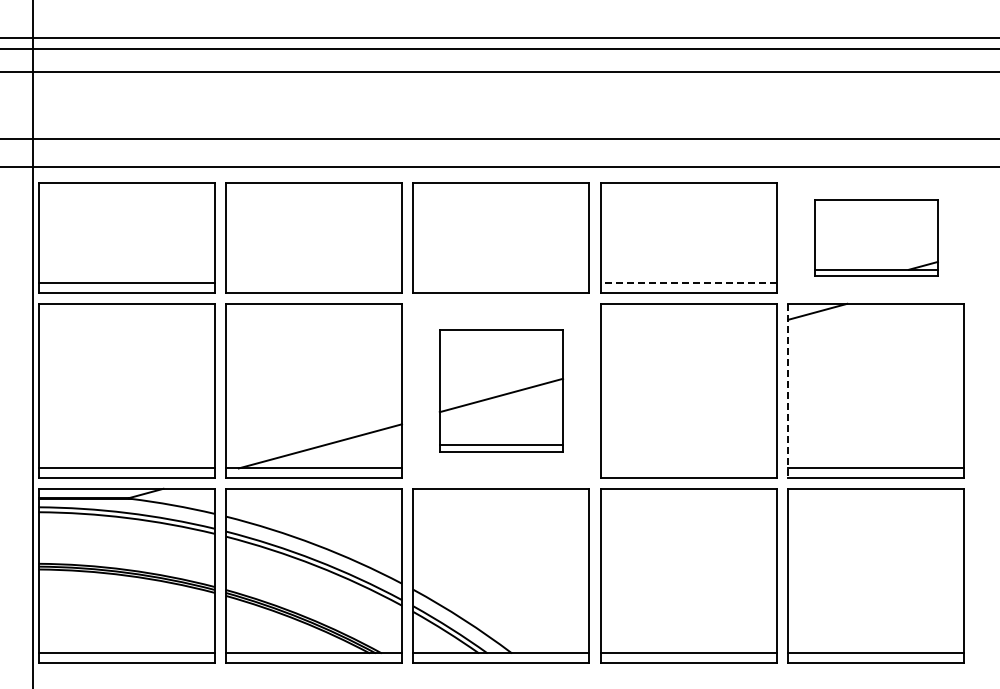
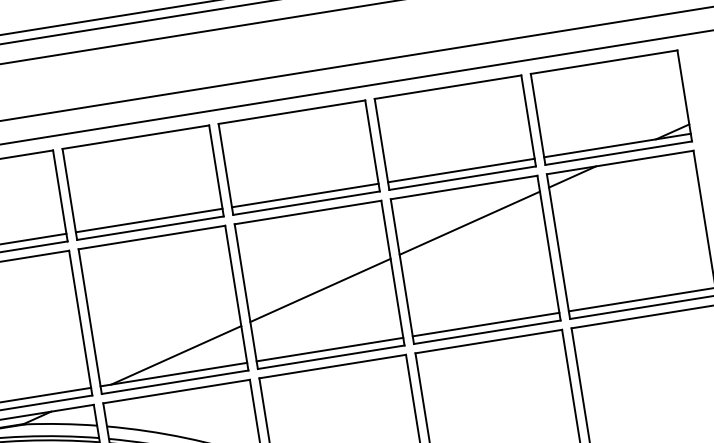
part: (876, 237) -> (611, 107), size x1.43
line: (313, 283) -> (148, 220), added
line: (501, 283) -> (305, 195), added
line: (688, 283) -> (461, 170), dashed -> solid
line: (688, 346) -> (469, 223), added
part: (501, 390) -> (319, 284), size x1.43
line: (788, 390) -> (558, 246), dashed -> solid
line: (688, 468) -> (485, 324), added

